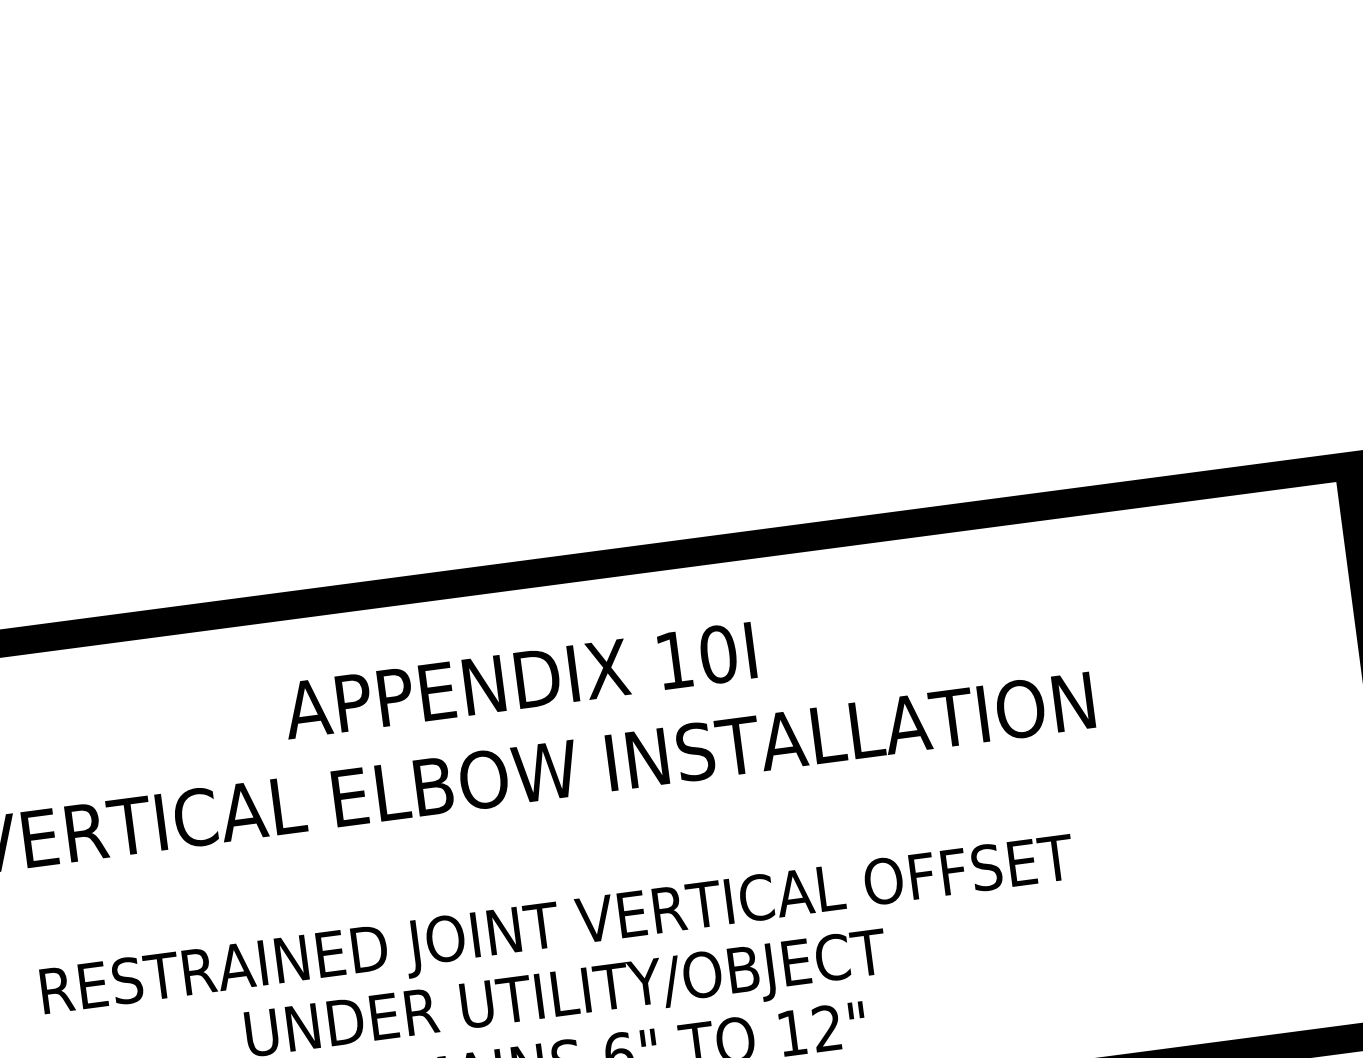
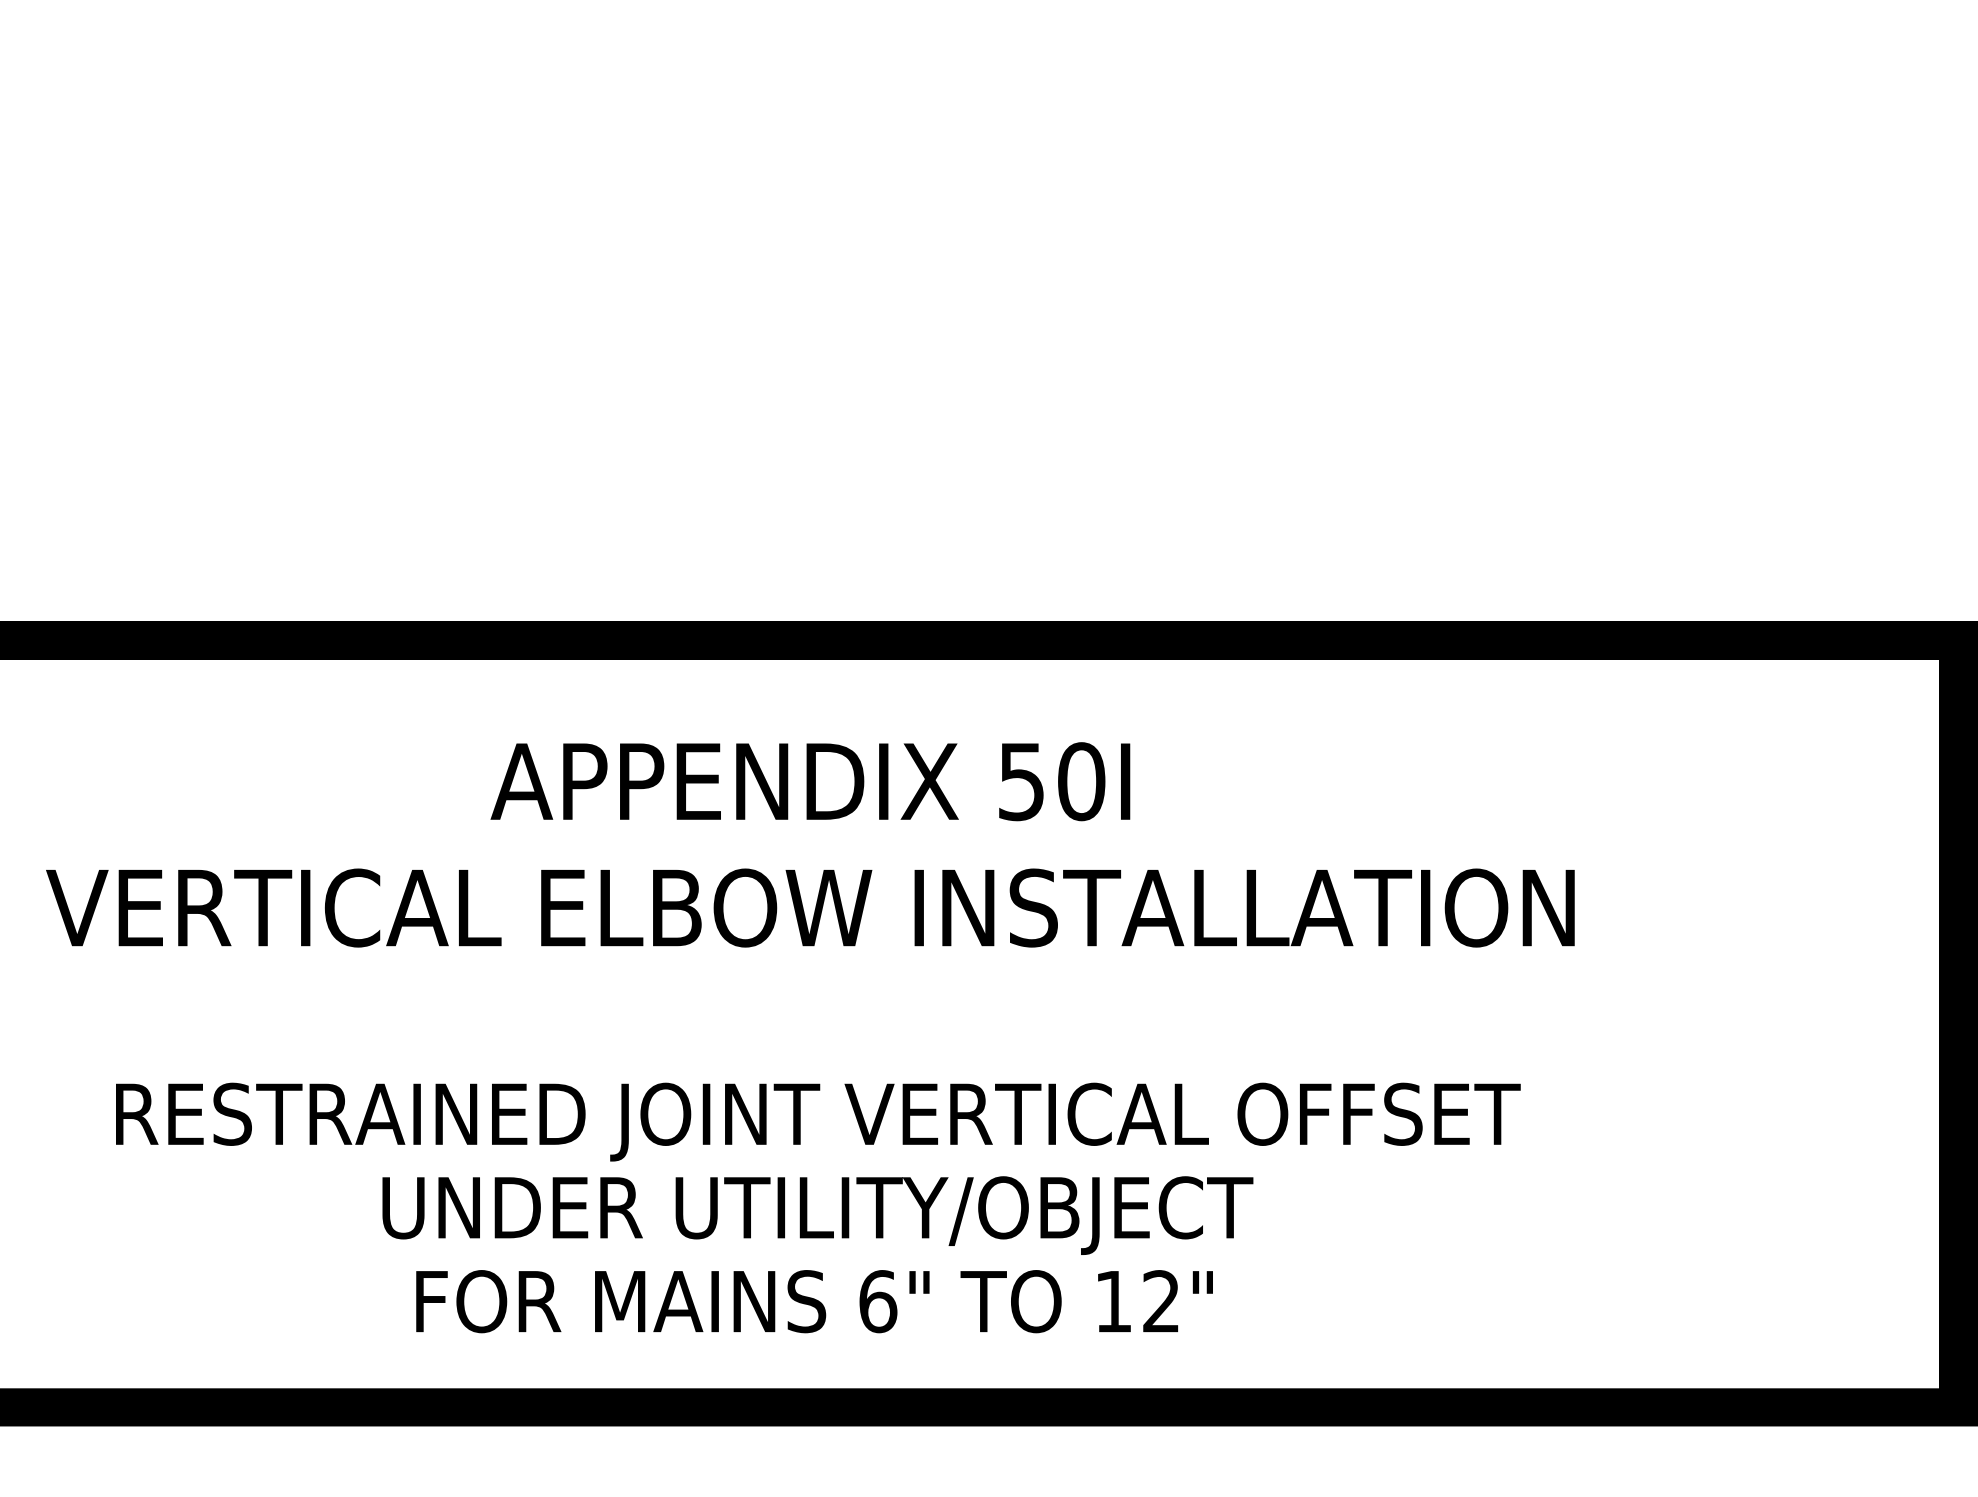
text: (674, 660) -> (1021, 782), 10I -> 50I

